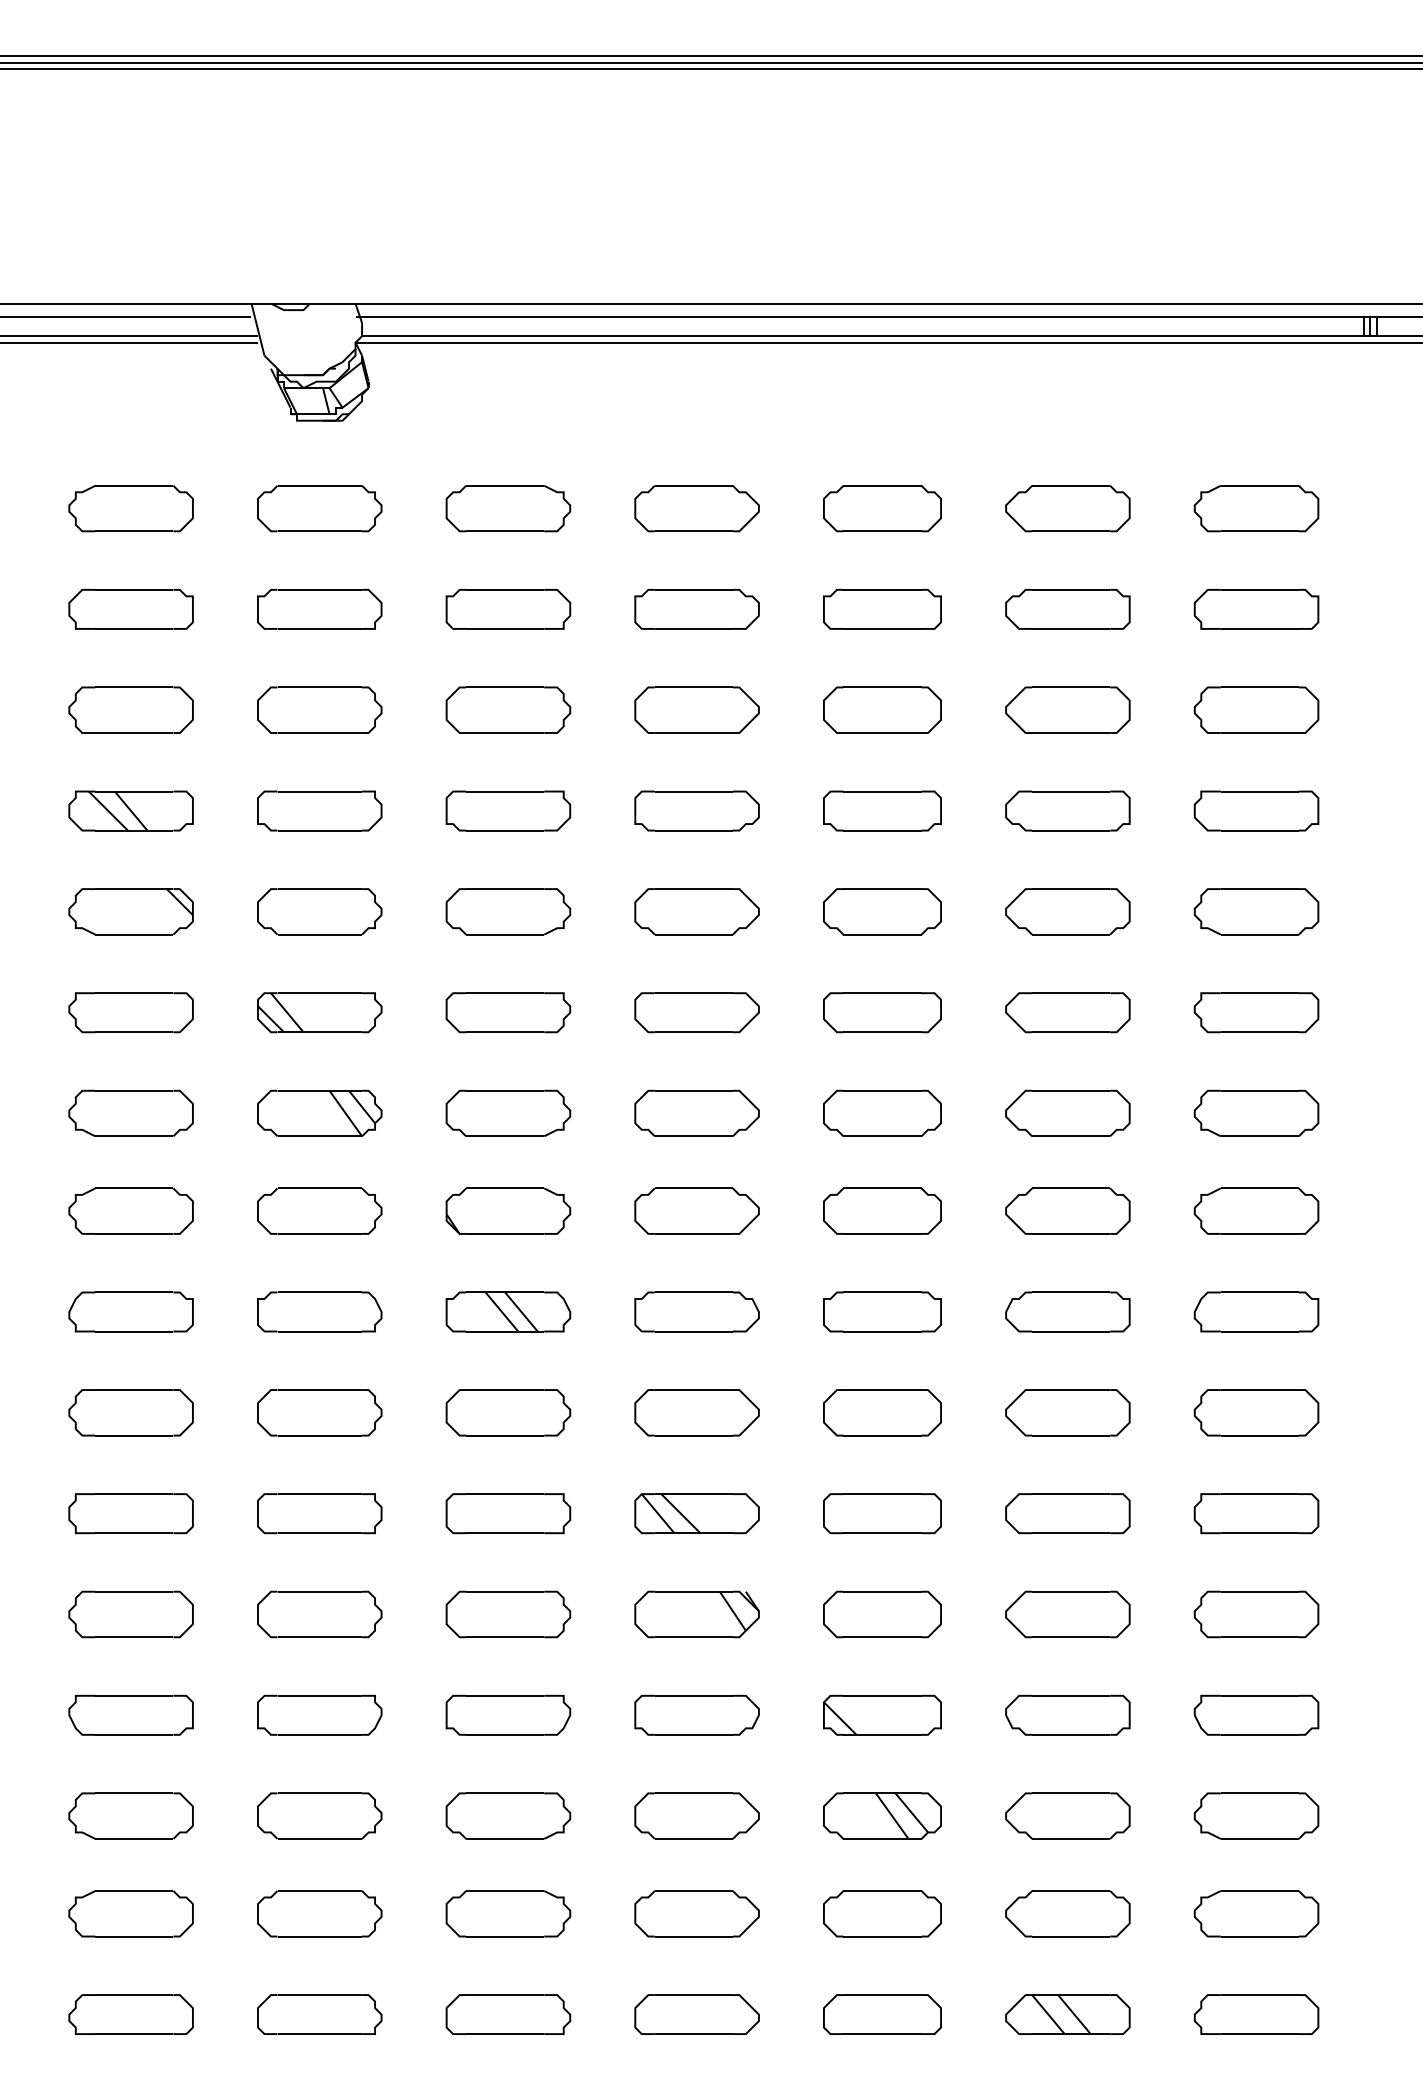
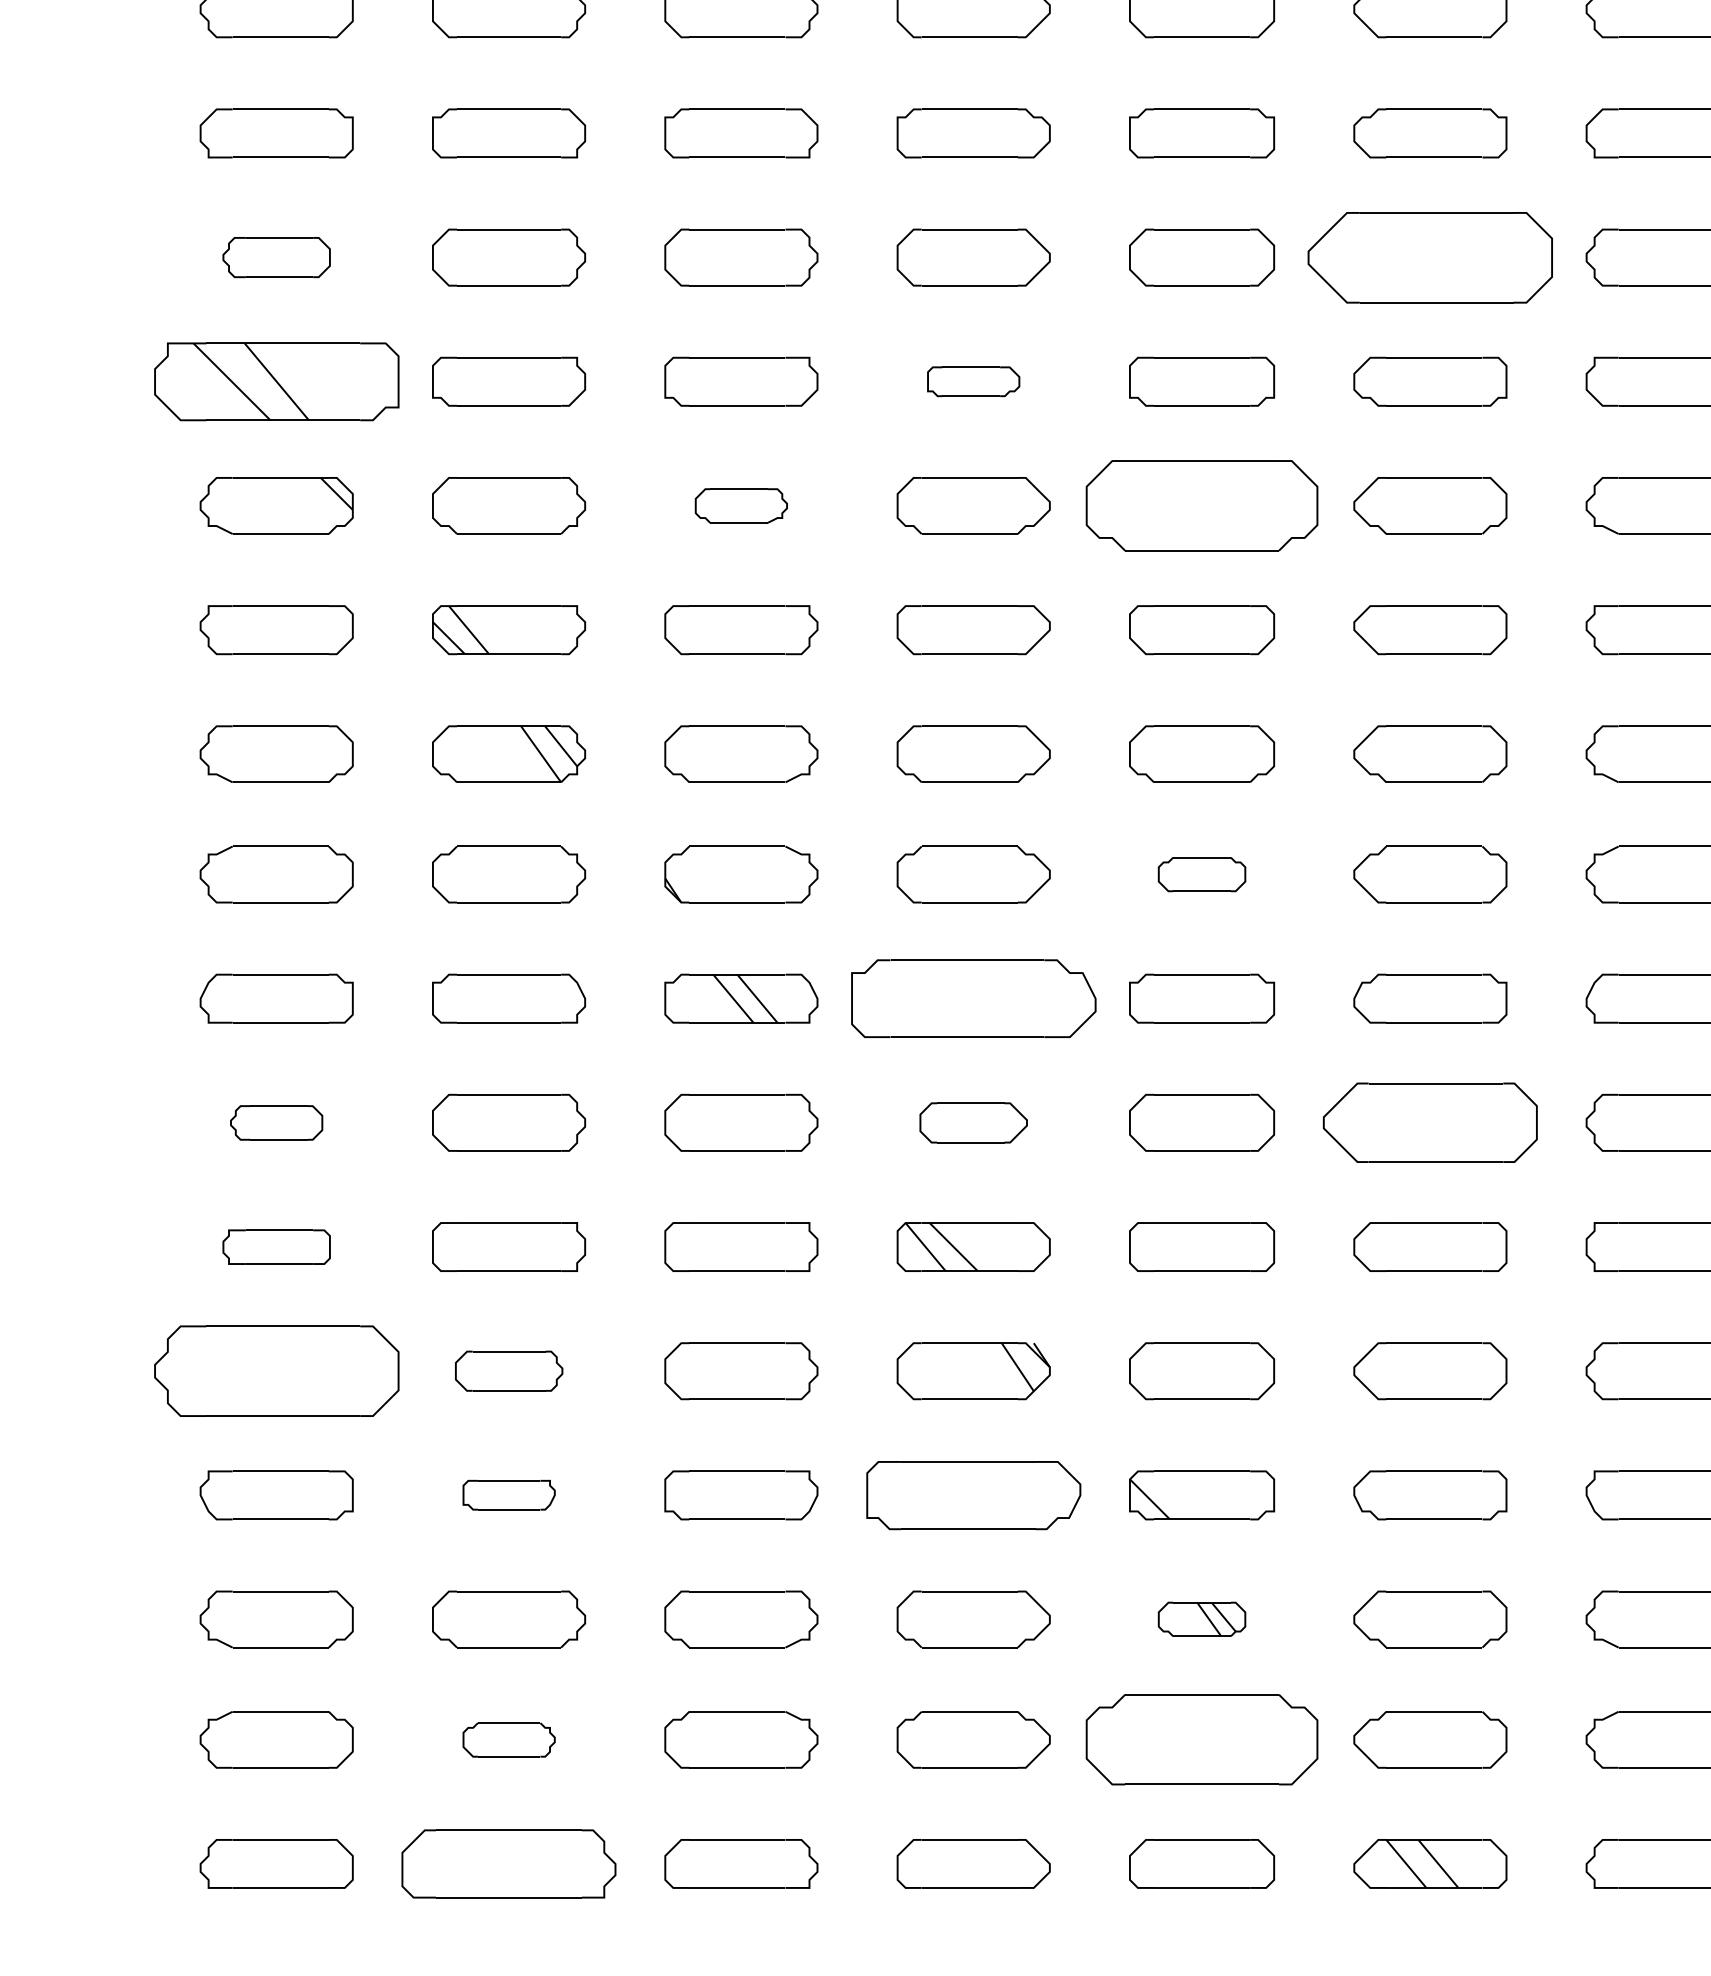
part: (130, 709) -> (275, 256), size x0.7
part: (1067, 709) -> (1429, 256), size x1.6
part: (130, 810) -> (275, 381), size x1.6
part: (696, 810) -> (972, 381), size x0.6
part: (508, 911) -> (741, 505), size x0.6
part: (882, 911) -> (1202, 505), size x1.6
part: (882, 1210) -> (1202, 873), size x0.6
part: (696, 1311) -> (972, 998), size x1.6
part: (130, 1412) -> (275, 1122), size x0.6
part: (696, 1412) -> (972, 1122), size x0.7
part: (1067, 1412) -> (1429, 1122), size x1.4
part: (130, 1513) -> (275, 1246), size x0.7
part: (130, 1614) -> (275, 1371), size x1.6
part: (319, 1614) -> (508, 1371), size x0.7
part: (319, 1714) -> (508, 1494), size x0.6
part: (696, 1714) -> (972, 1494), size x1.4
part: (882, 1815) -> (1202, 1618), size x0.6
part: (319, 1913) -> (508, 1739), size x0.6
part: (882, 1913) -> (1202, 1739), size x1.6
part: (319, 2014) -> (508, 1863), size x1.4

